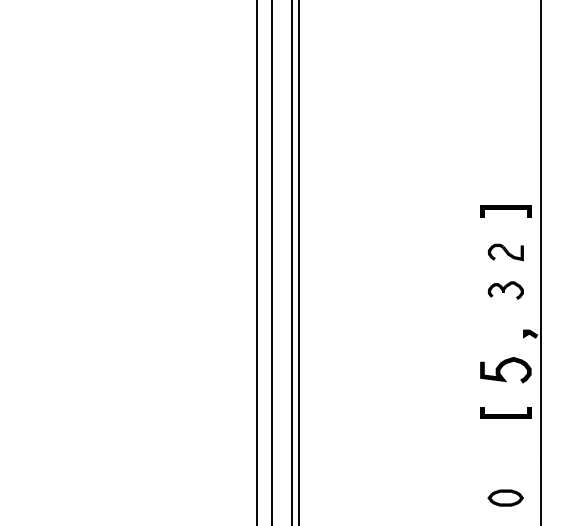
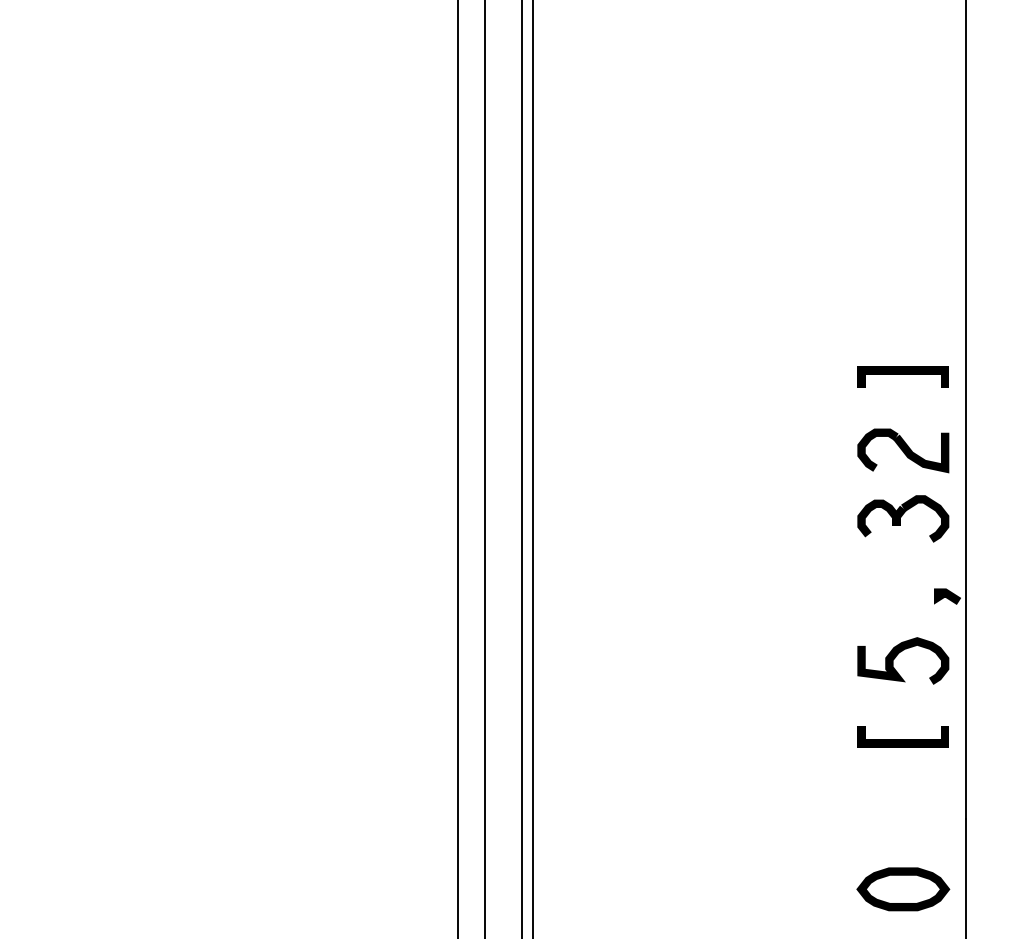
part: (505, 252) -> (902, 450), size x1.43
part: (505, 290) -> (902, 518), size x1.43
part: (505, 497) -> (902, 888), size x1.43

